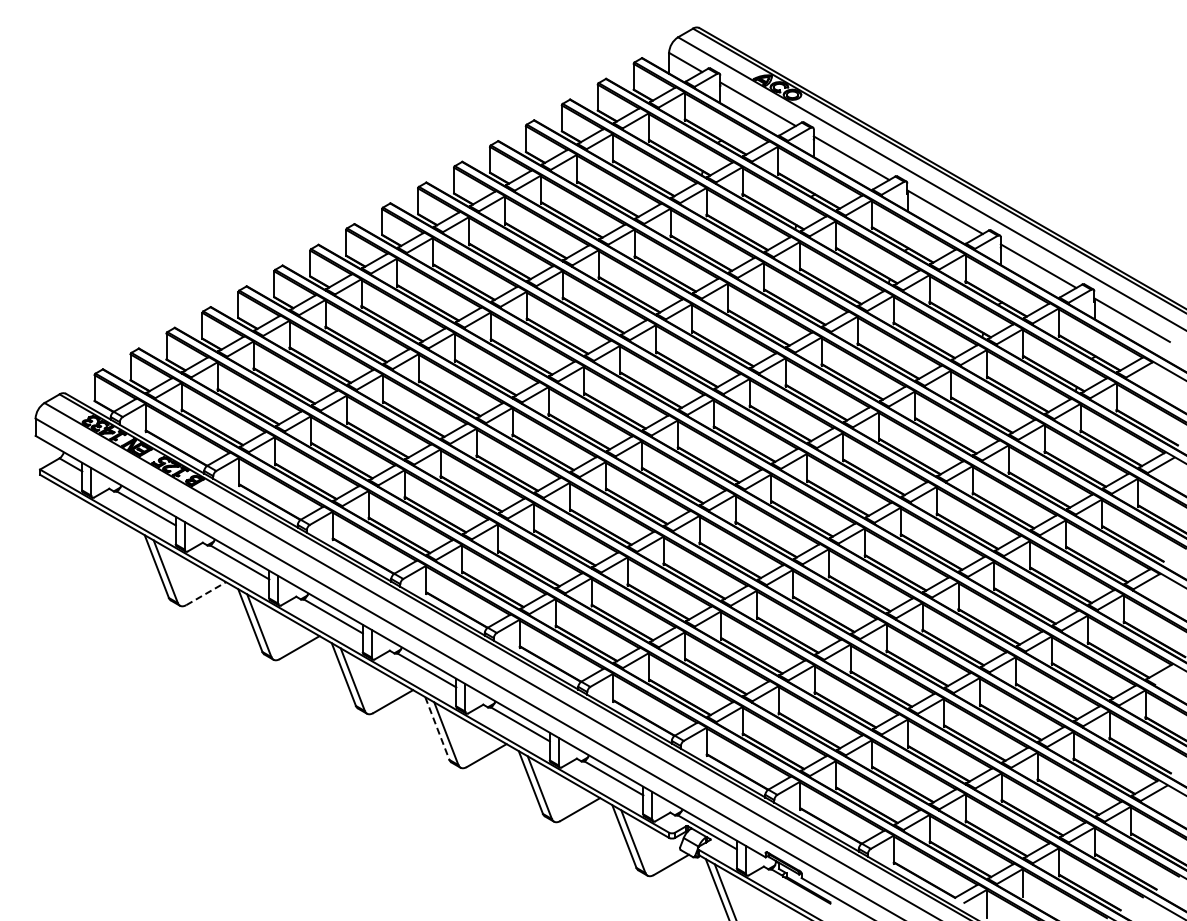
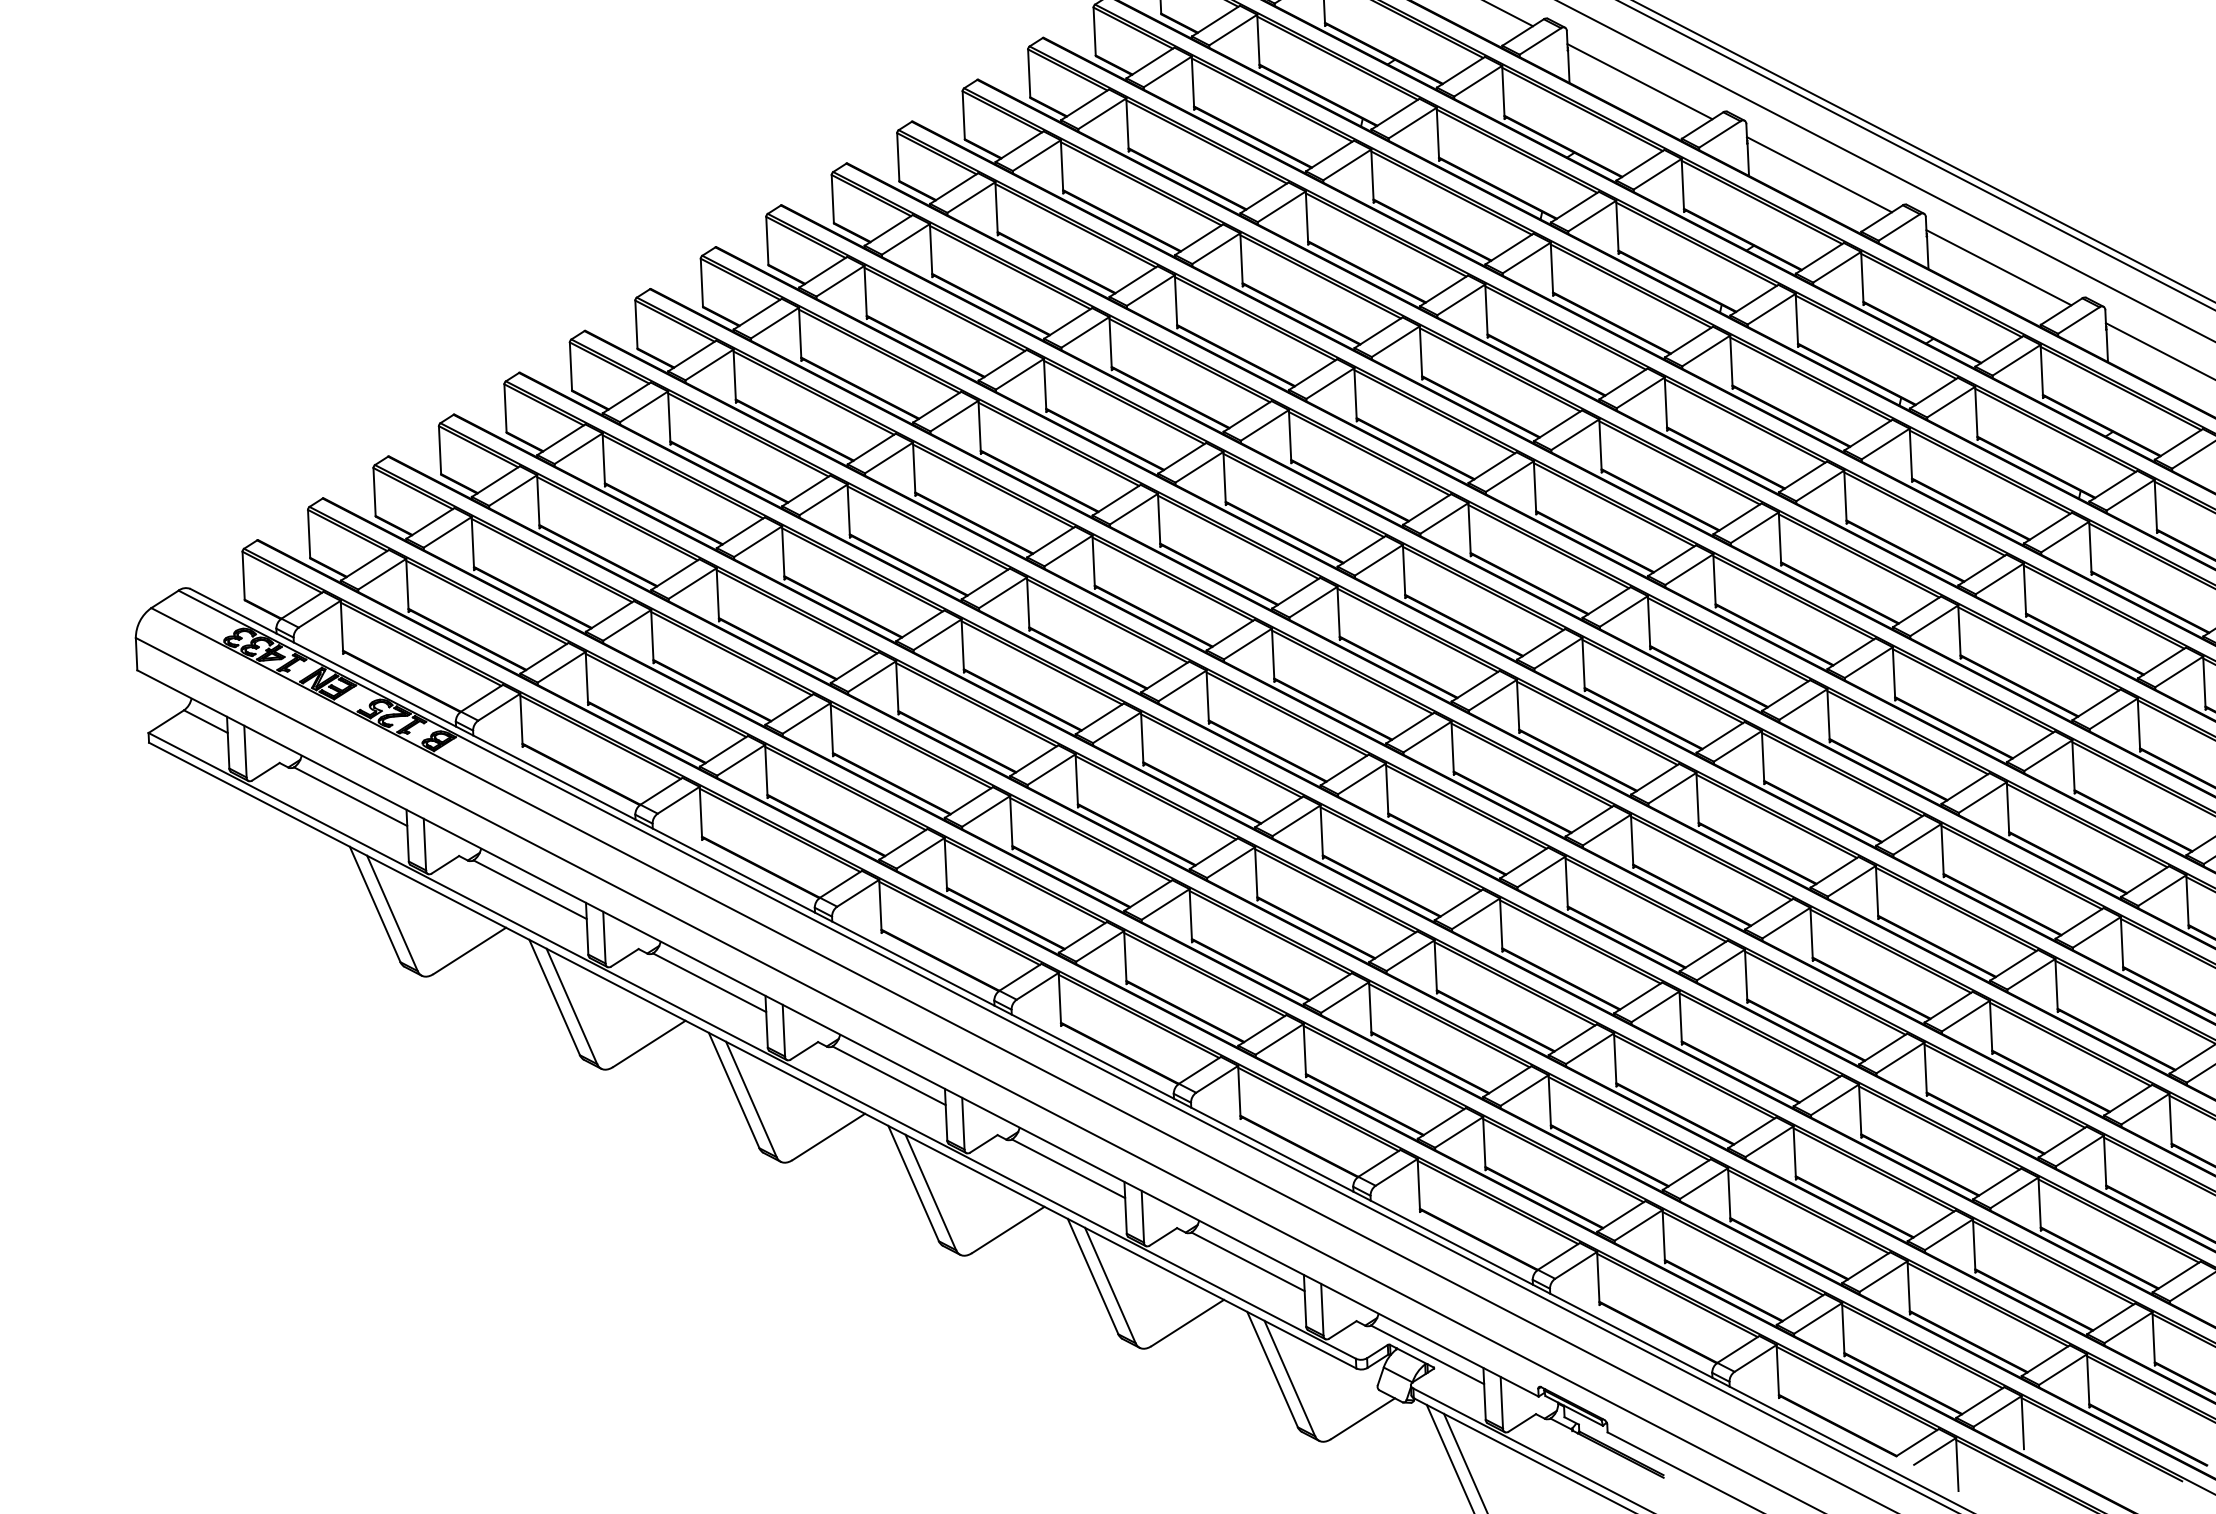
line: (206, 593) -> (470, 950), dashed -> solid
line: (437, 728) -> (913, 1183), dashed -> solid

